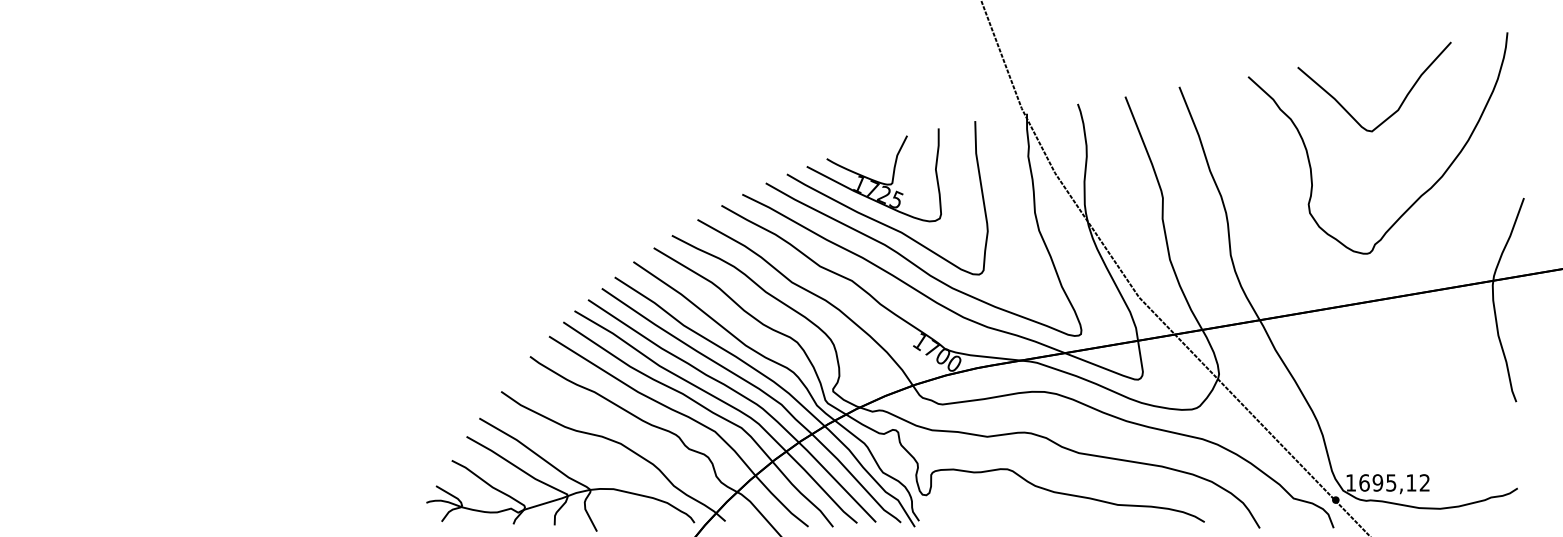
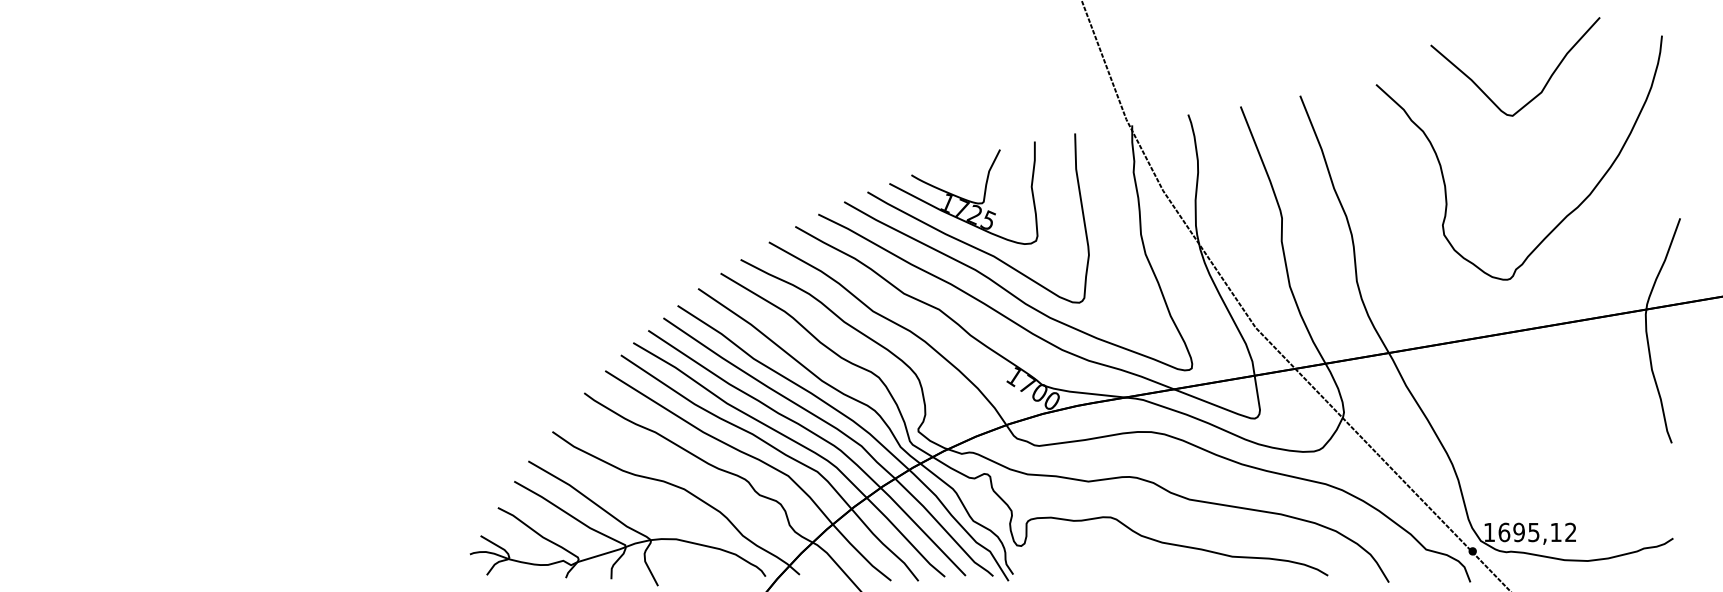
curve: (1401, 102) -> (1545, 83), moved

